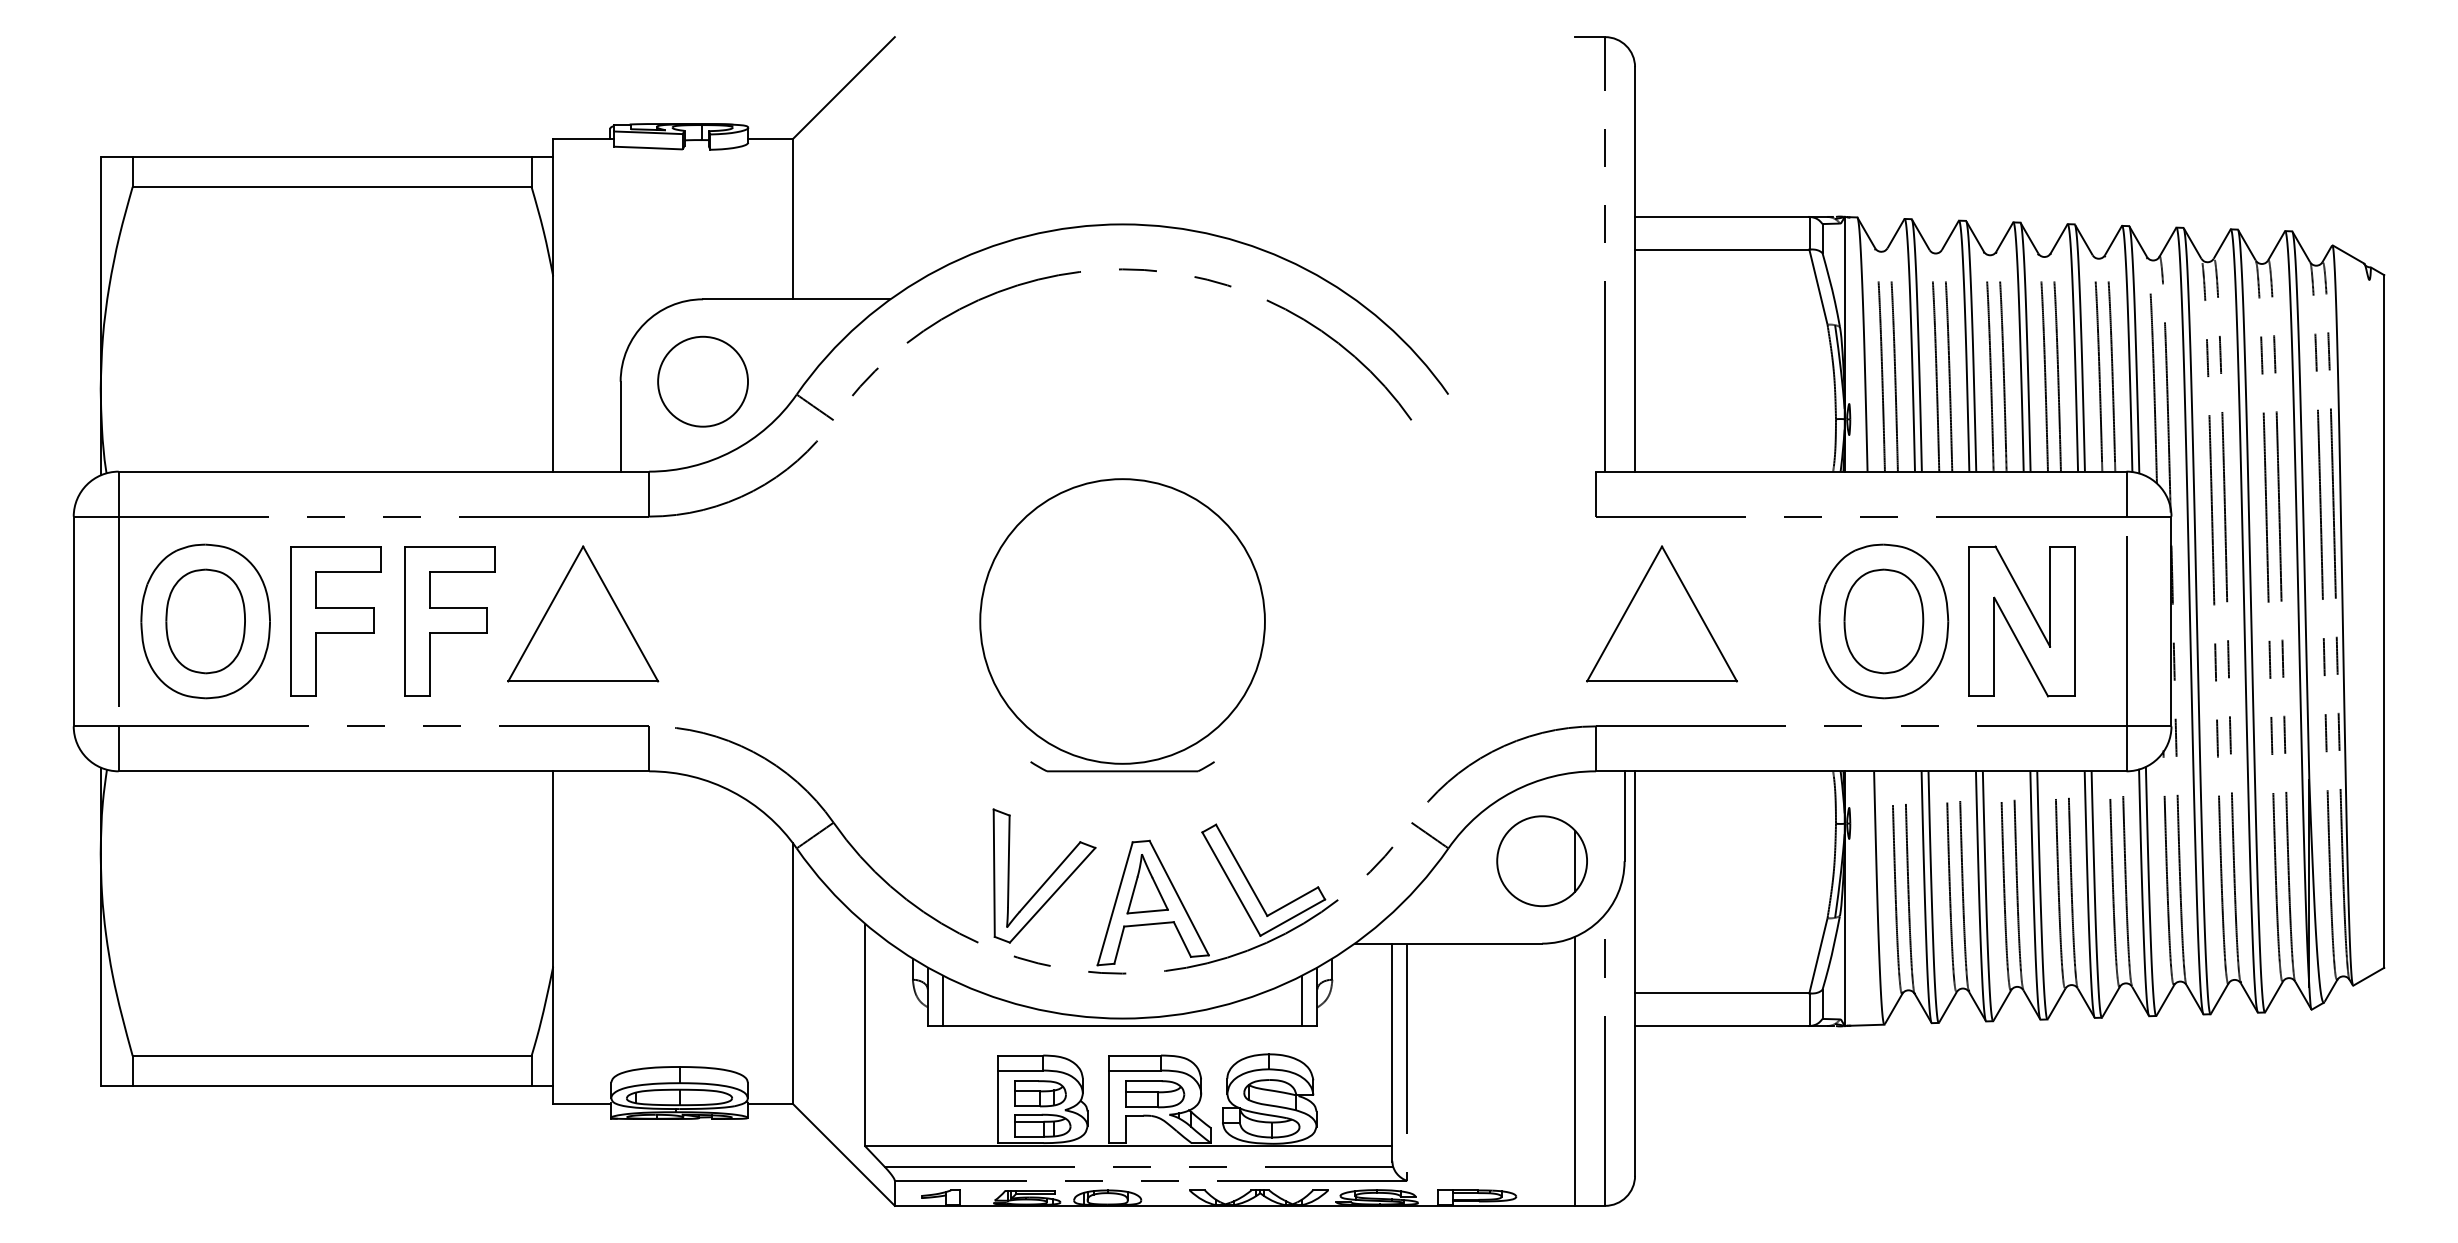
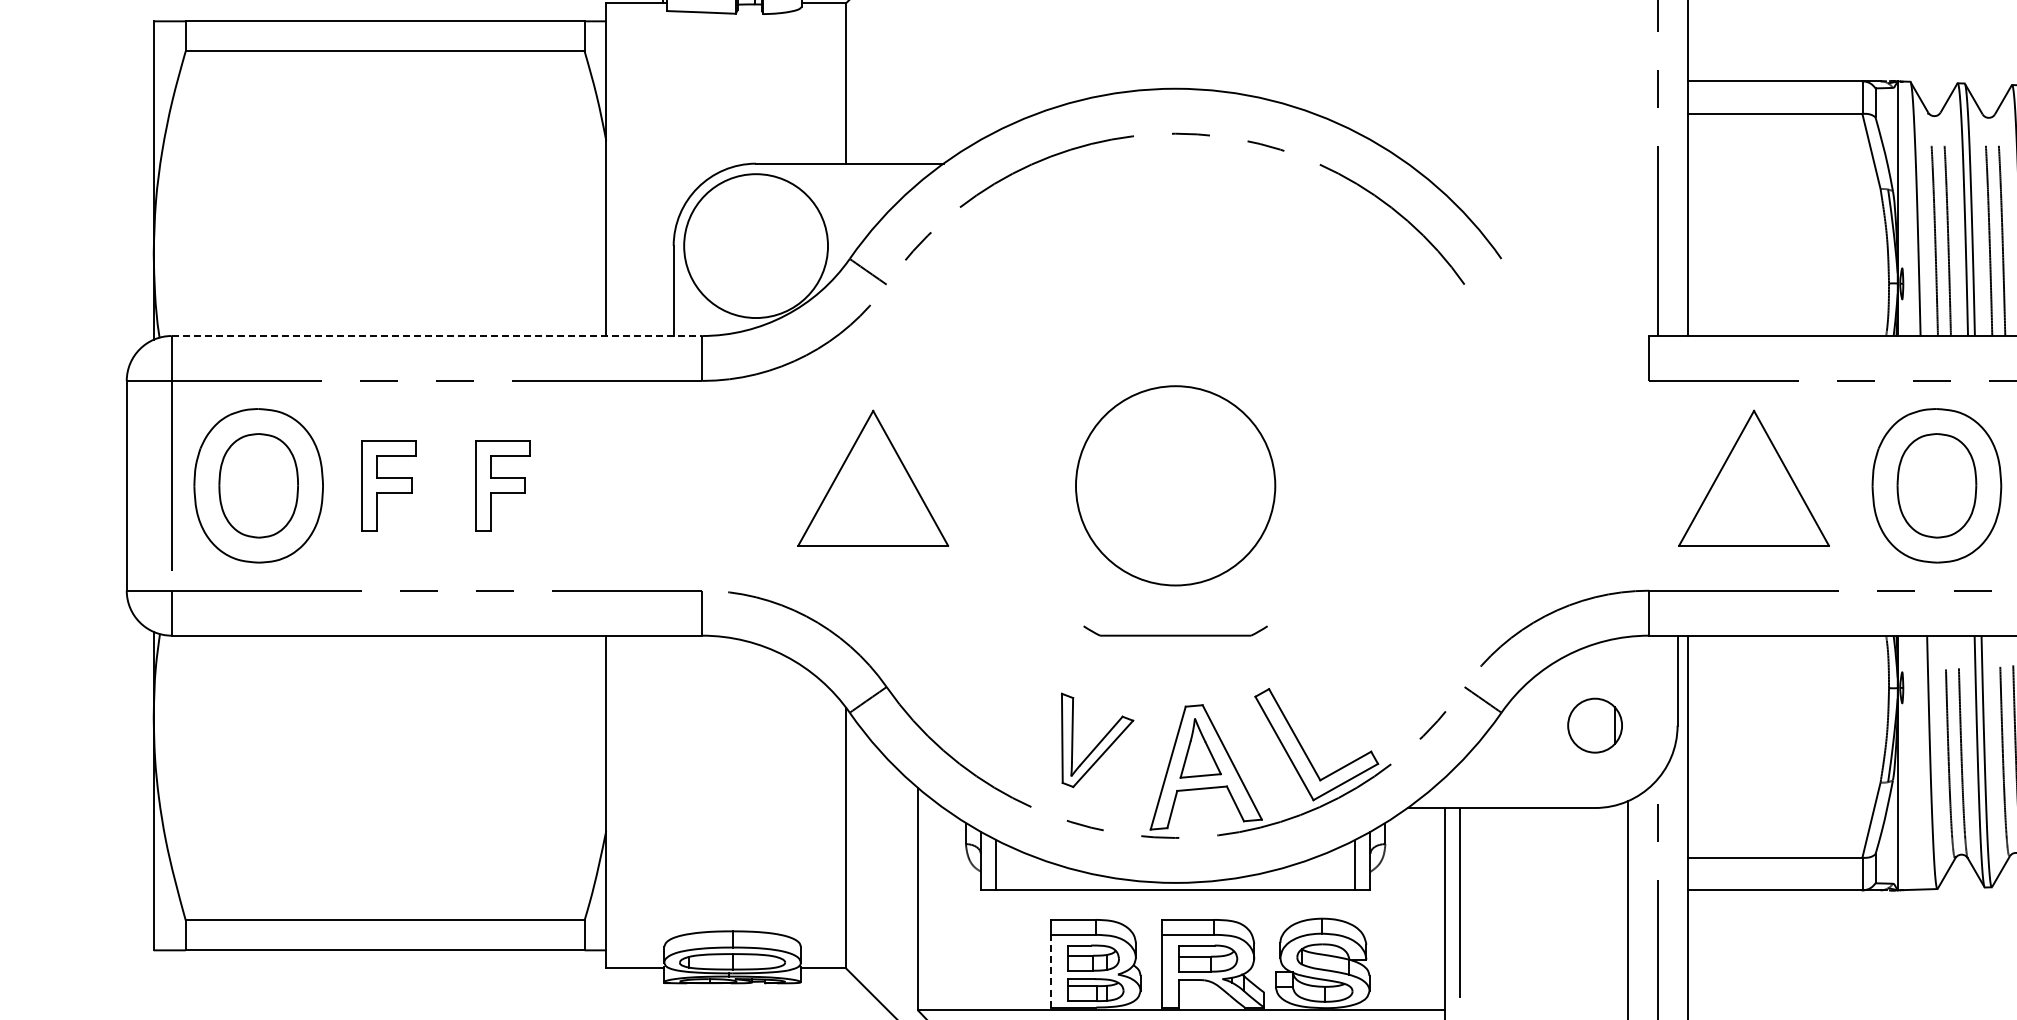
circle: (703, 381) -> (756, 245), size x1.6
line: (384, 471) -> (437, 335), solid -> dashed
part: (583, 613) -> (873, 477), moved
part: (1661, 613) -> (1753, 477), moved
part: (335, 621) -> (388, 485), size x0.6
part: (449, 621) -> (502, 485), size x0.6
circle: (1122, 621) -> (1175, 485), size x0.7
part: (1541, 861) -> (1594, 725), size x0.6
part: (1044, 875) -> (1097, 739), size x0.7
line: (998, 1106) -> (1051, 970), solid -> dashed

